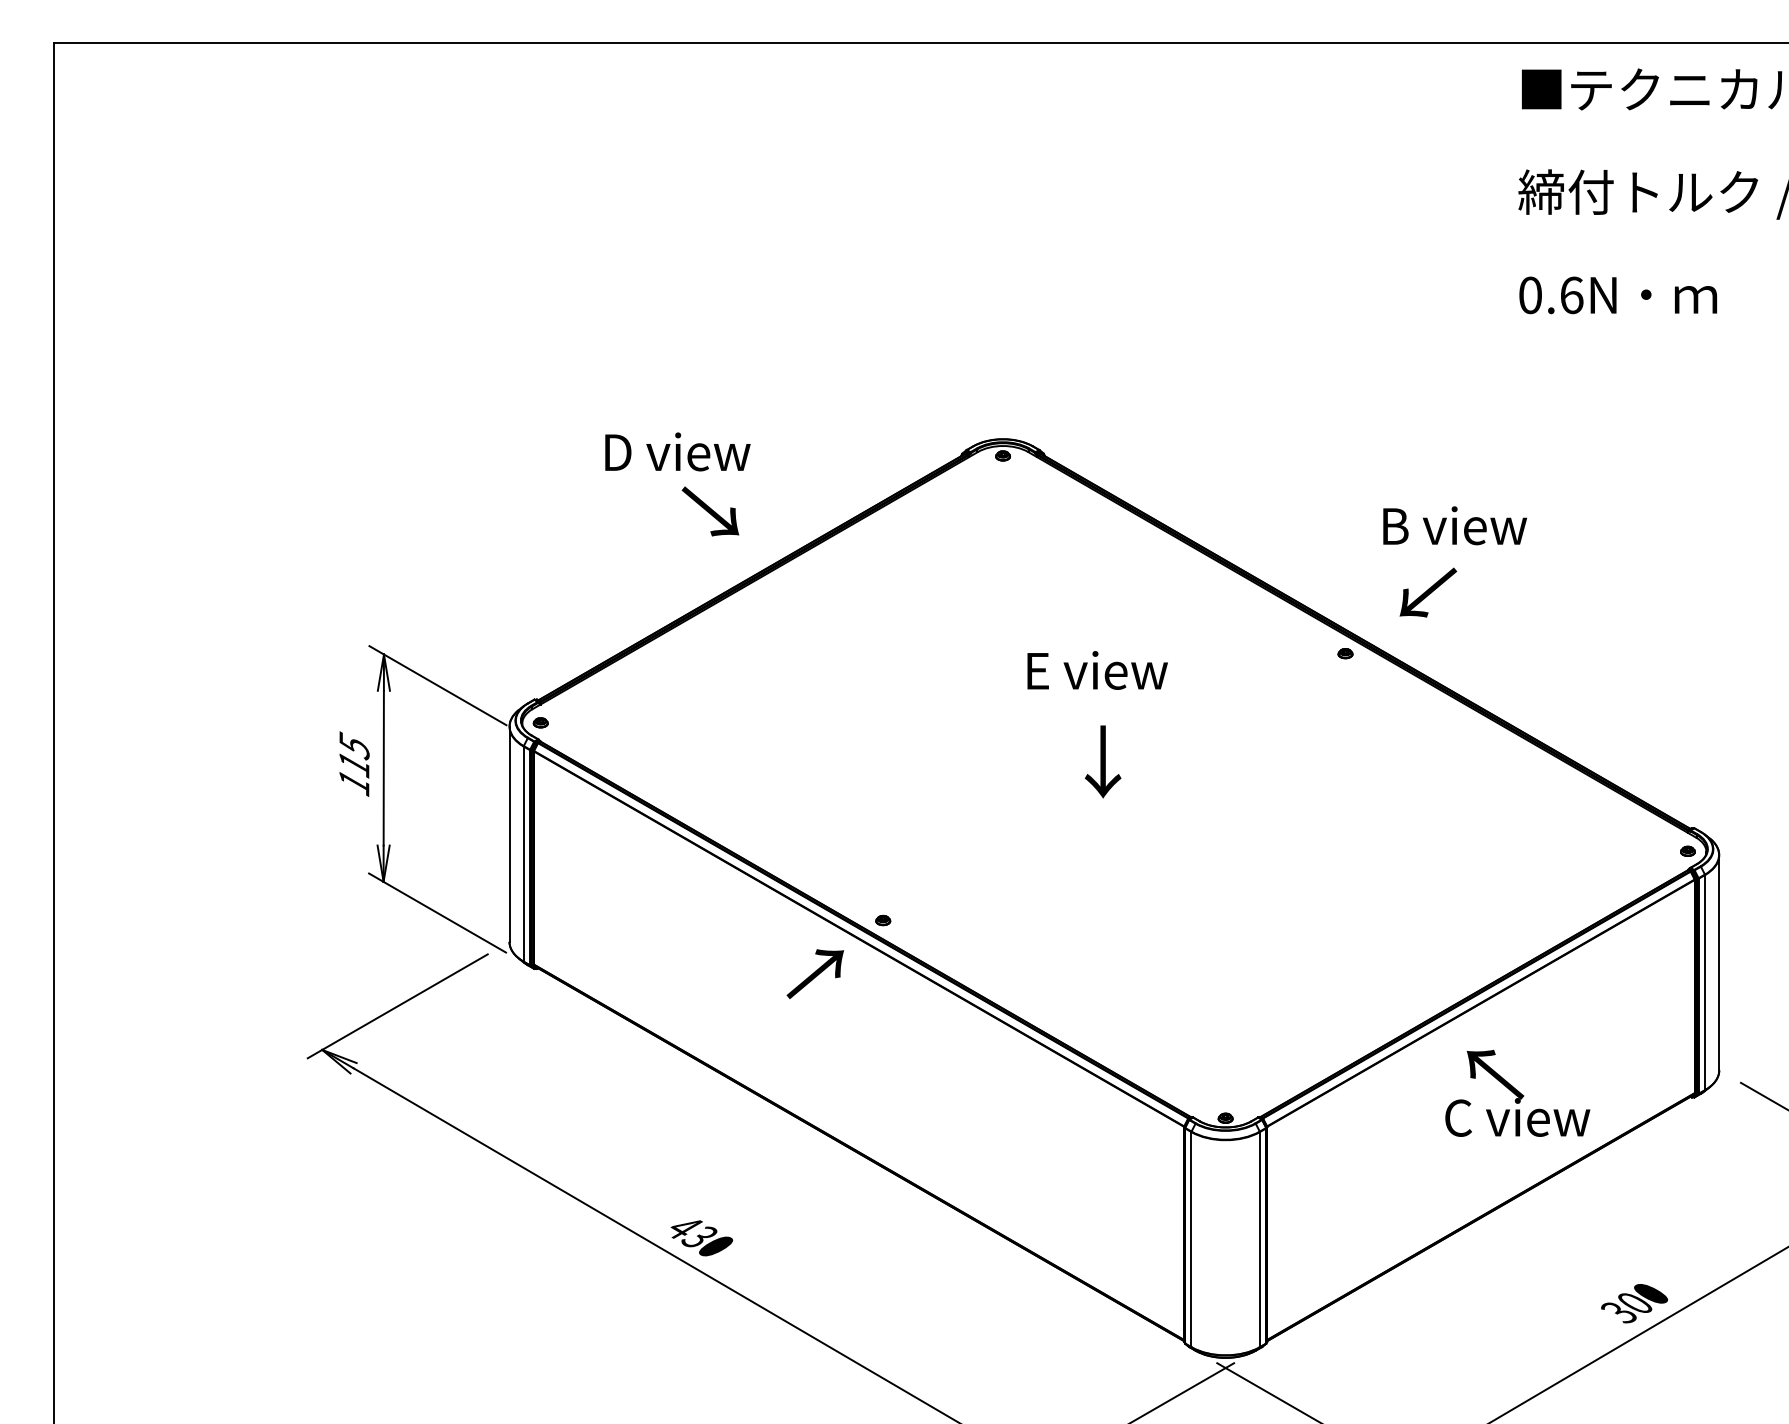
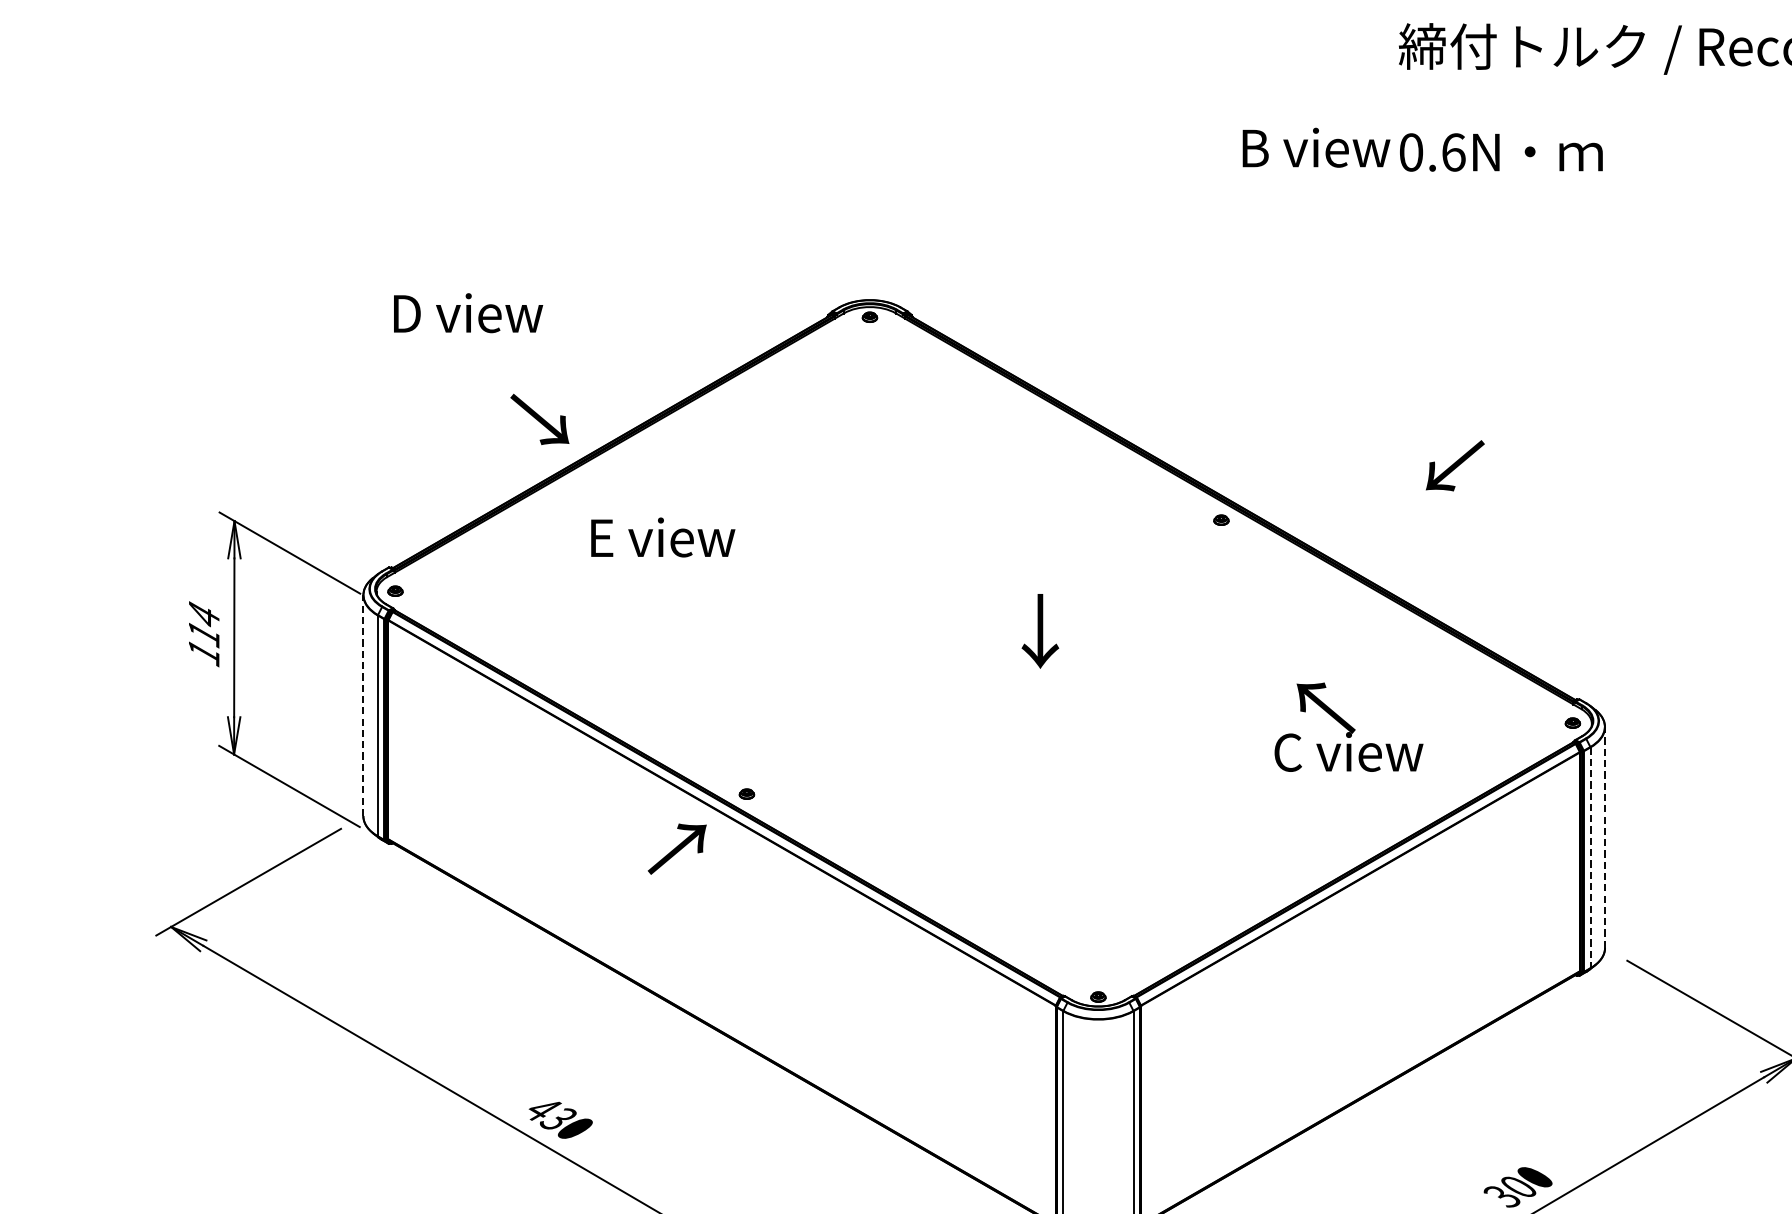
text: (677, 451) -> (468, 312), moved
text: (710, 511) -> (539, 419), moved
text: (1455, 525) -> (1316, 147), moved
text: (1428, 592) -> (1455, 465), moved
text: (1097, 670) -> (663, 537), moved
text: (354, 745) -> (204, 614), 115 -> 114
text: (1102, 761) -> (1039, 630), moved
line: (509, 834) -> (363, 705), solid -> dashed
line: (1719, 962) -> (1605, 837), solid -> dashed
line: (1705, 982) -> (1590, 857), solid -> dashed
text: (1517, 1092) -> (1348, 726), moved

